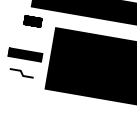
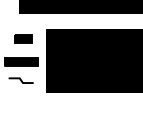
part: (33, 21) -> (23, 38), moved

